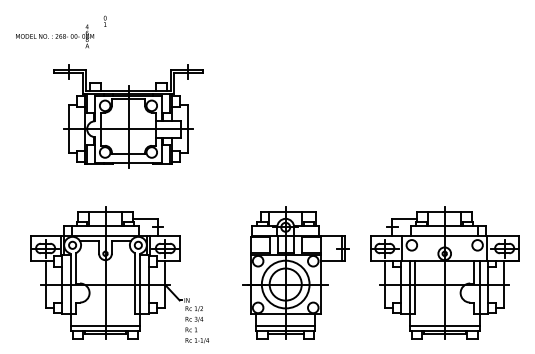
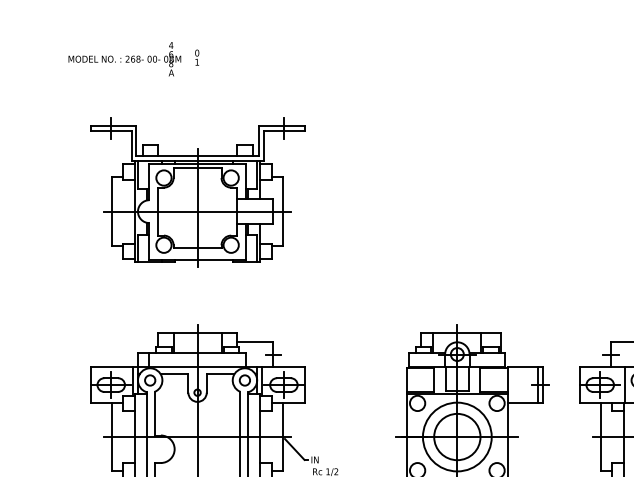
text: (55, 36) -> (125, 59), moved
part: (128, 116) -> (197, 193), moved

